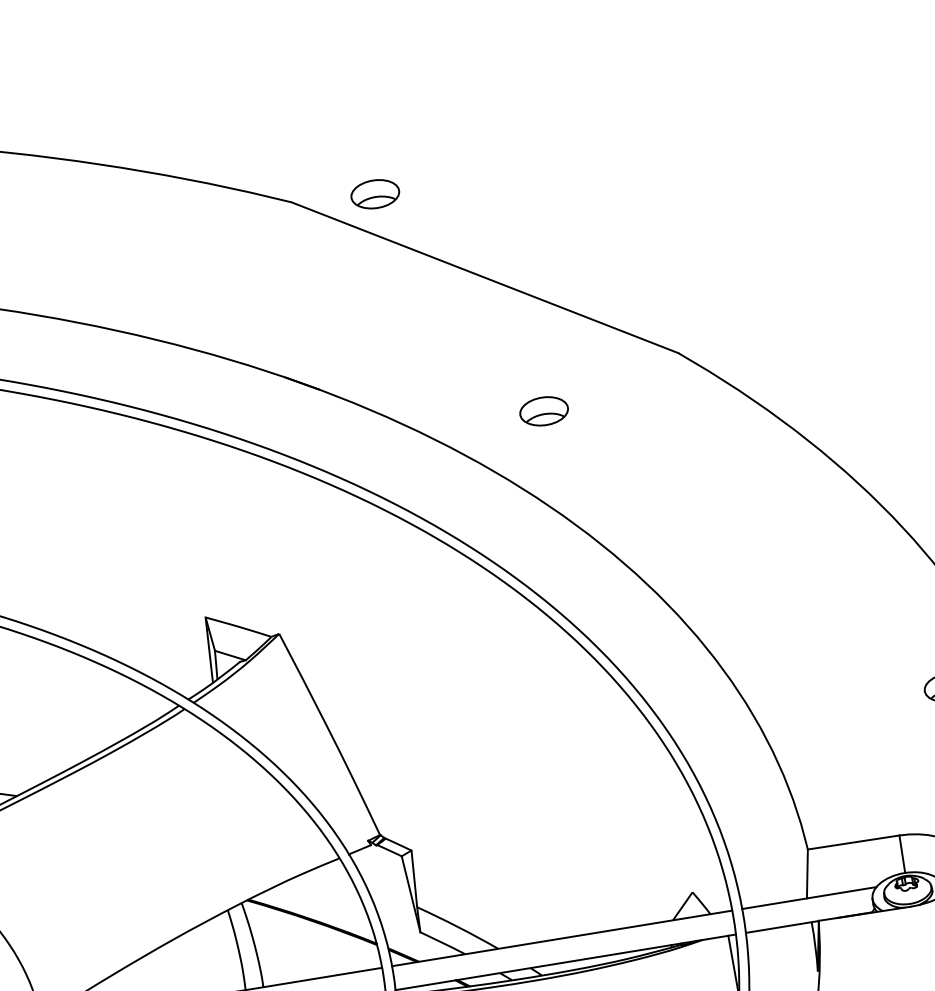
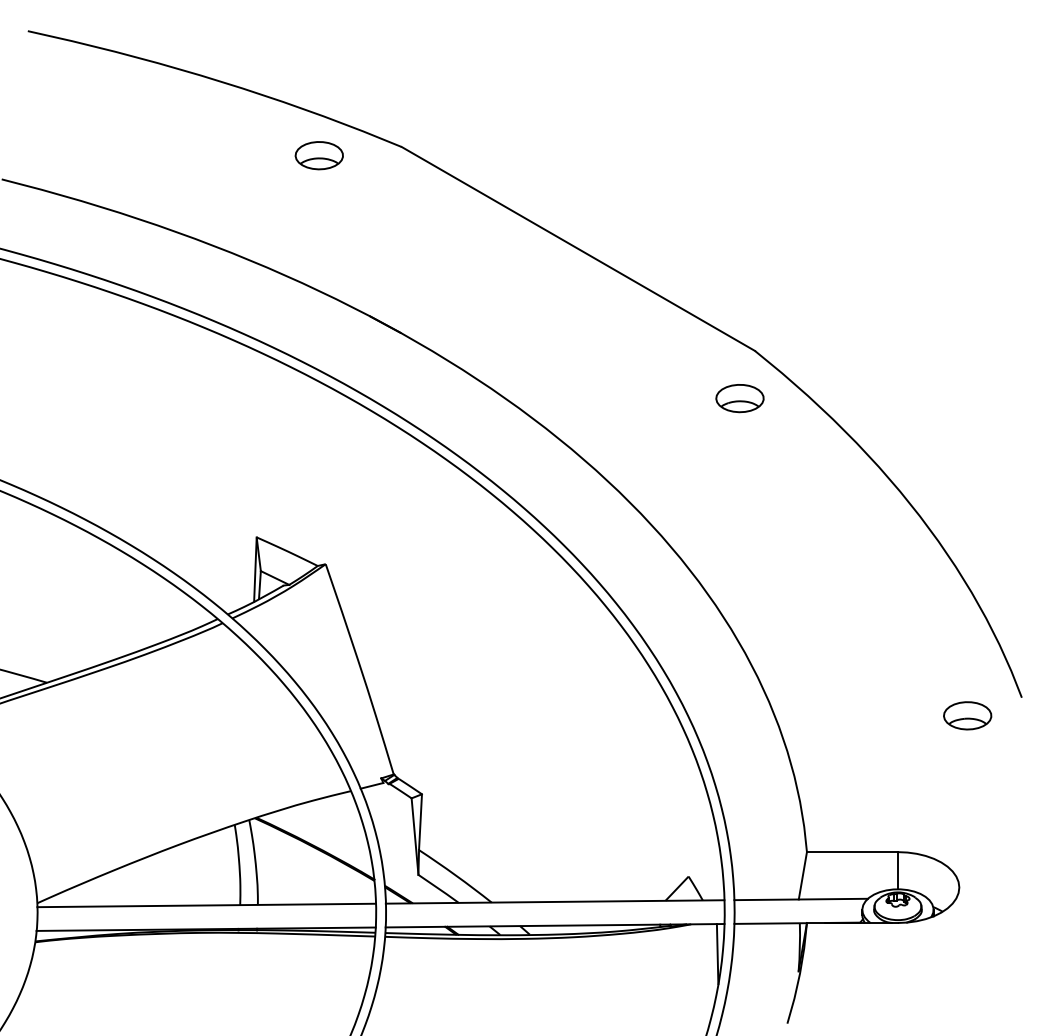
part: (374, 194) -> (318, 155), moved
part: (543, 411) -> (739, 398), moved

